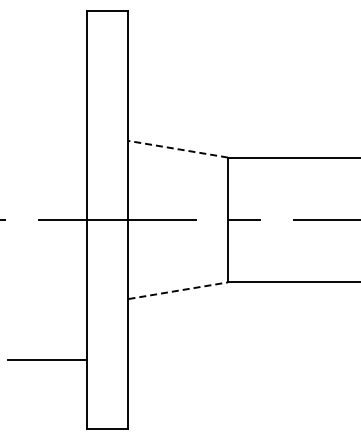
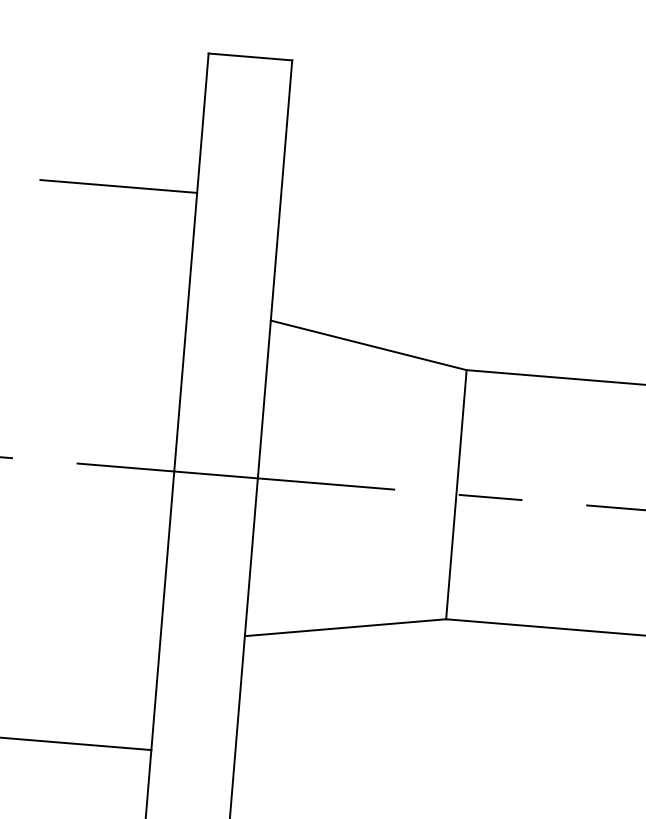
line: (47, 80) -> (119, 186), added
line: (177, 149) -> (367, 345), dashed -> solid
line: (178, 290) -> (346, 627), dashed -> solid

